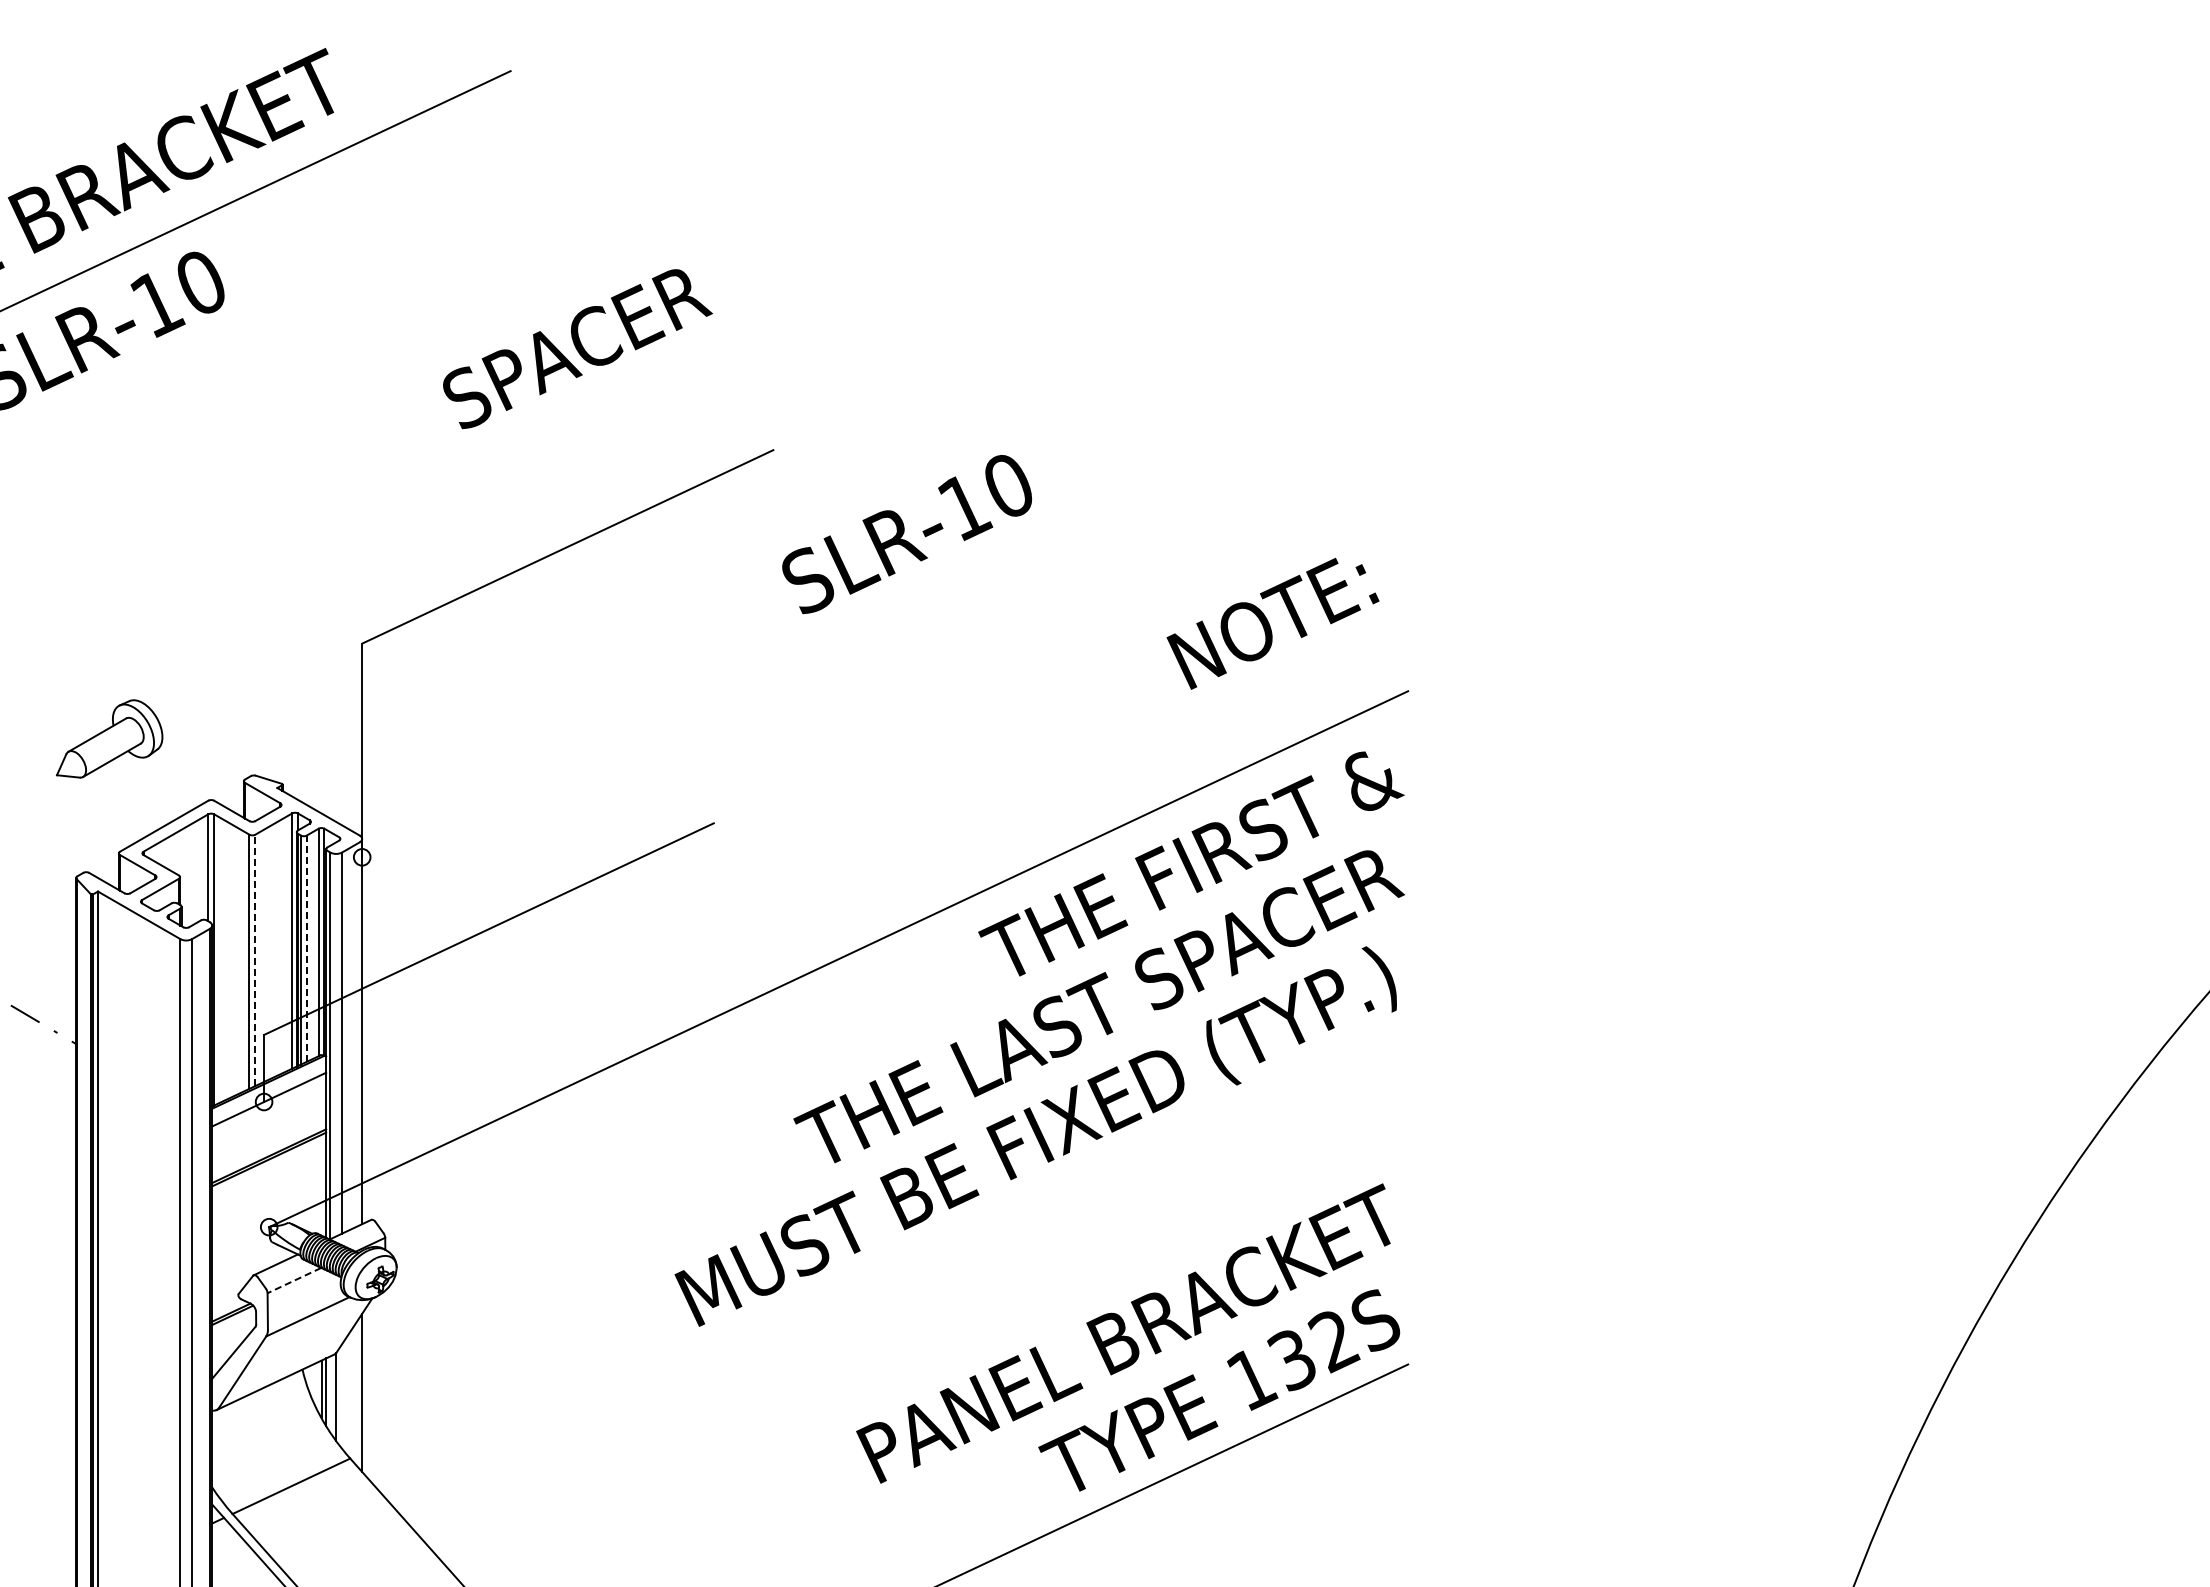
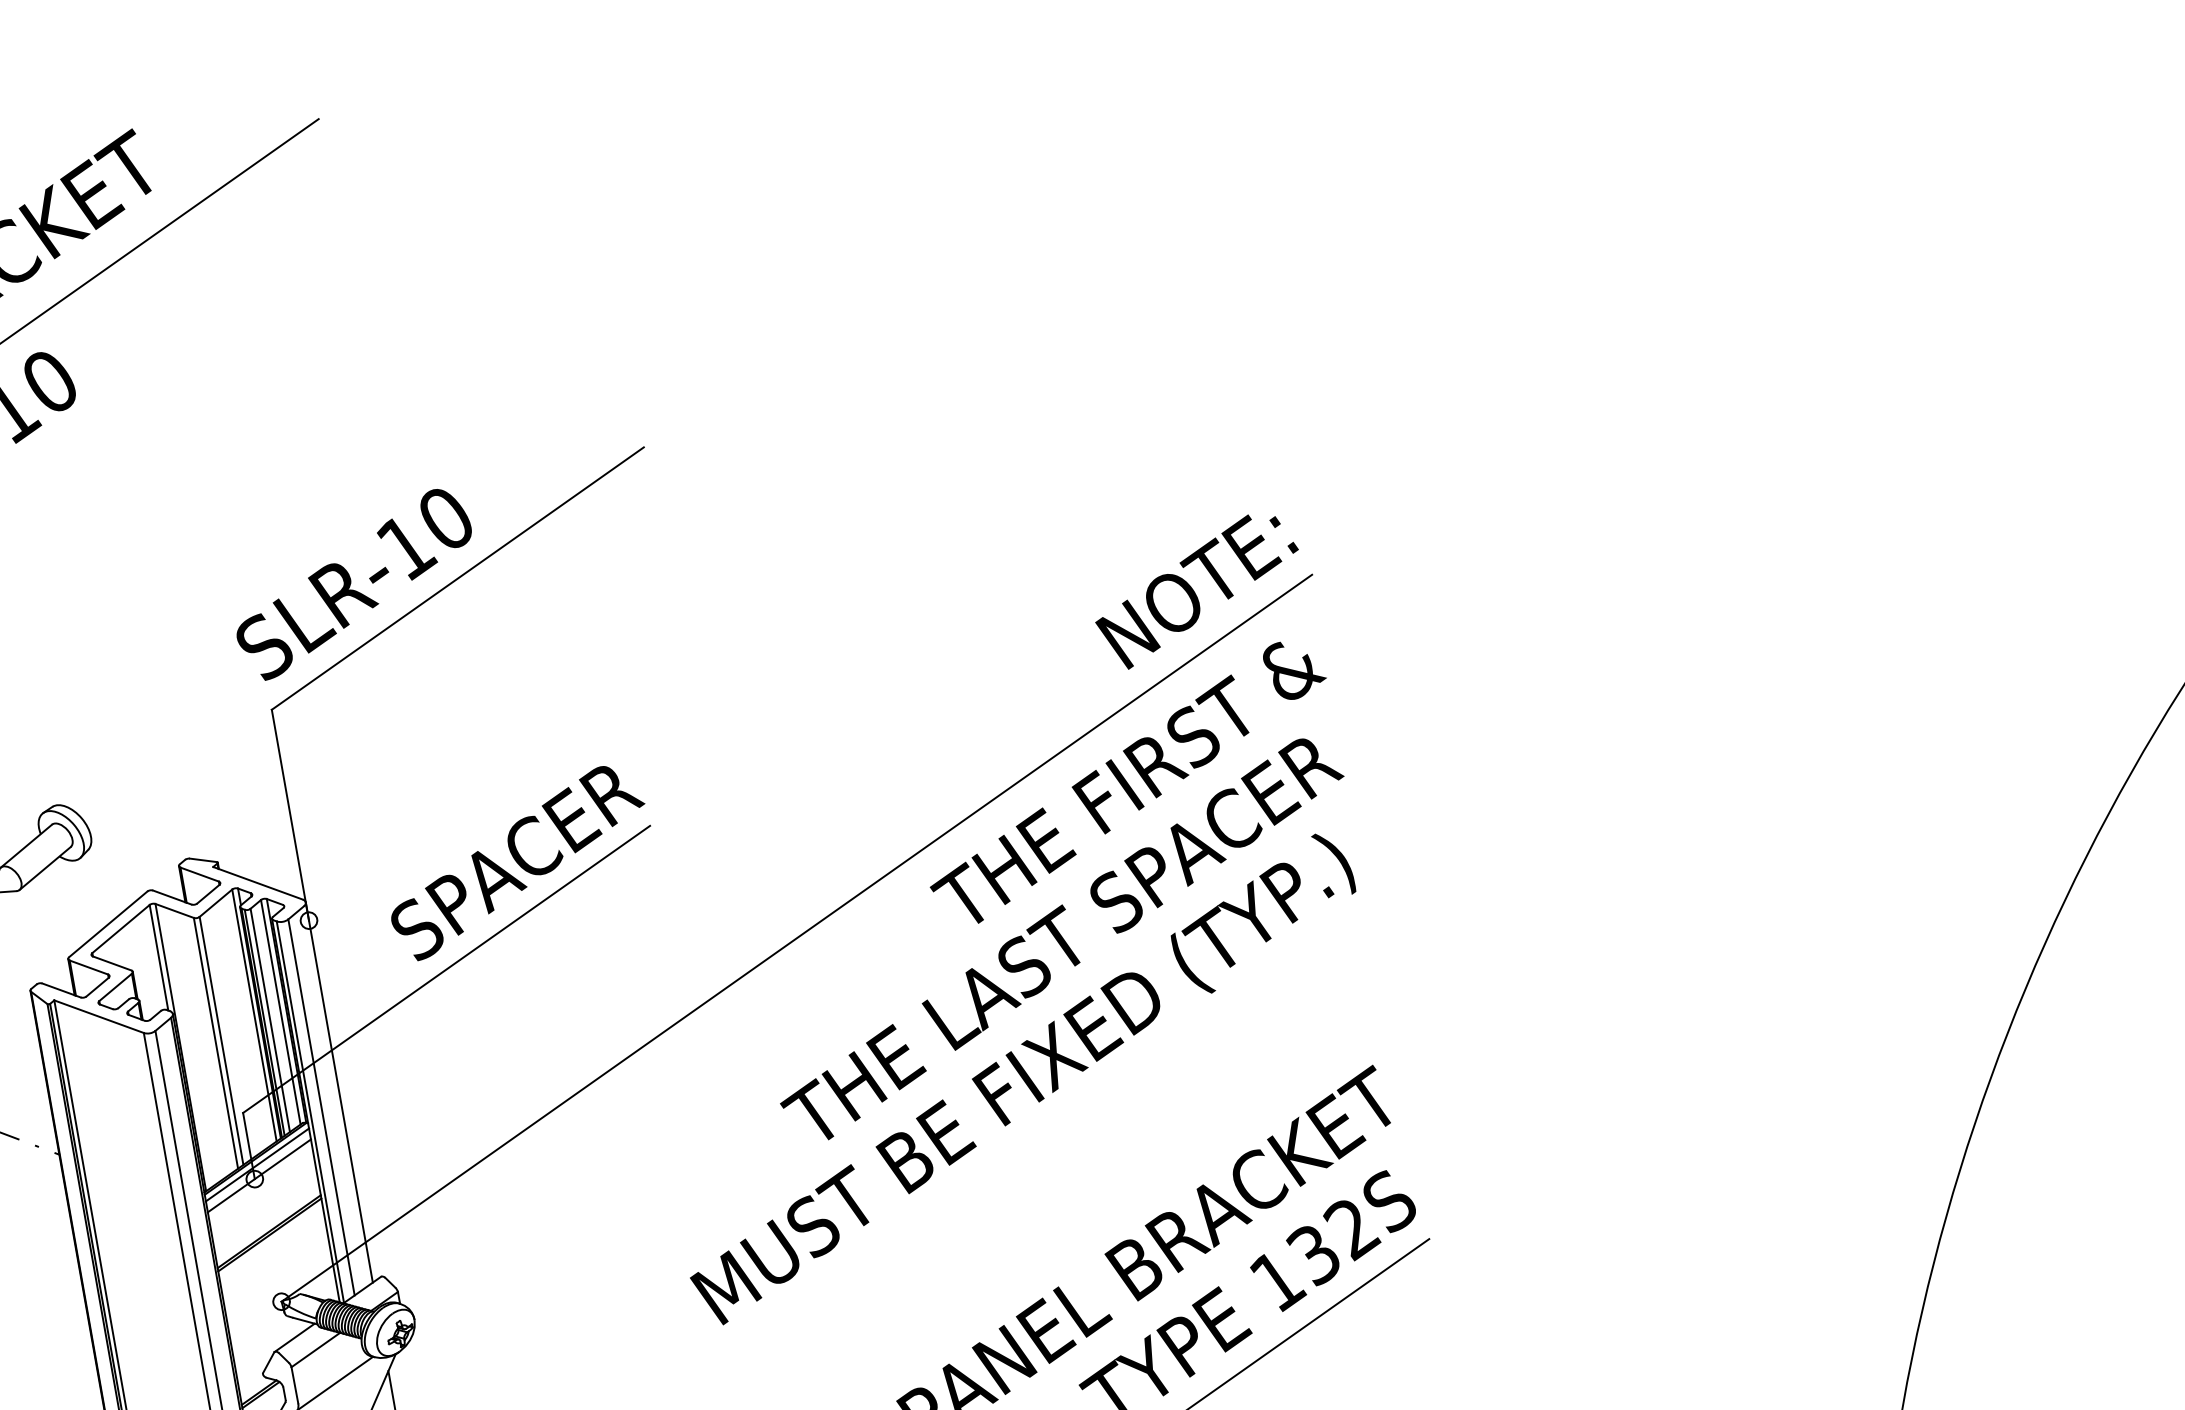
text: (578, 349) -> (518, 862), moved
text: (907, 534) -> (354, 584), moved
text: (1272, 623) -> (1197, 590), moved
line: (306, 948) -> (269, 1020), dashed -> solid
line: (255, 960) -> (221, 1041), dashed -> solid
line: (269, 1088) -> (257, 1164), added
line: (294, 1280) -> (315, 1349), dashed -> solid

